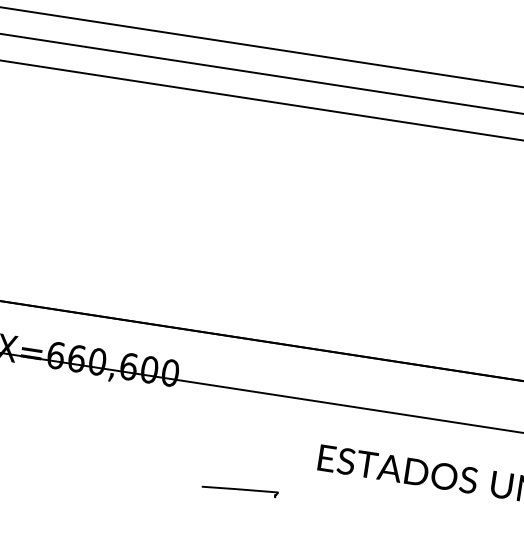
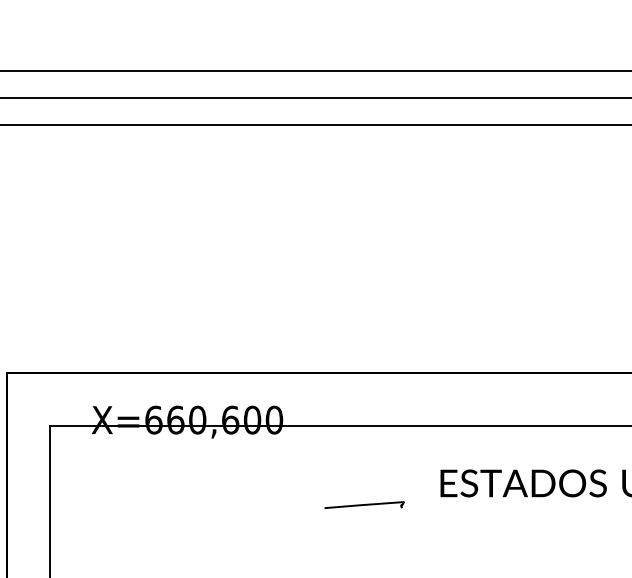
curve: (240, 489) -> (364, 504), moved

